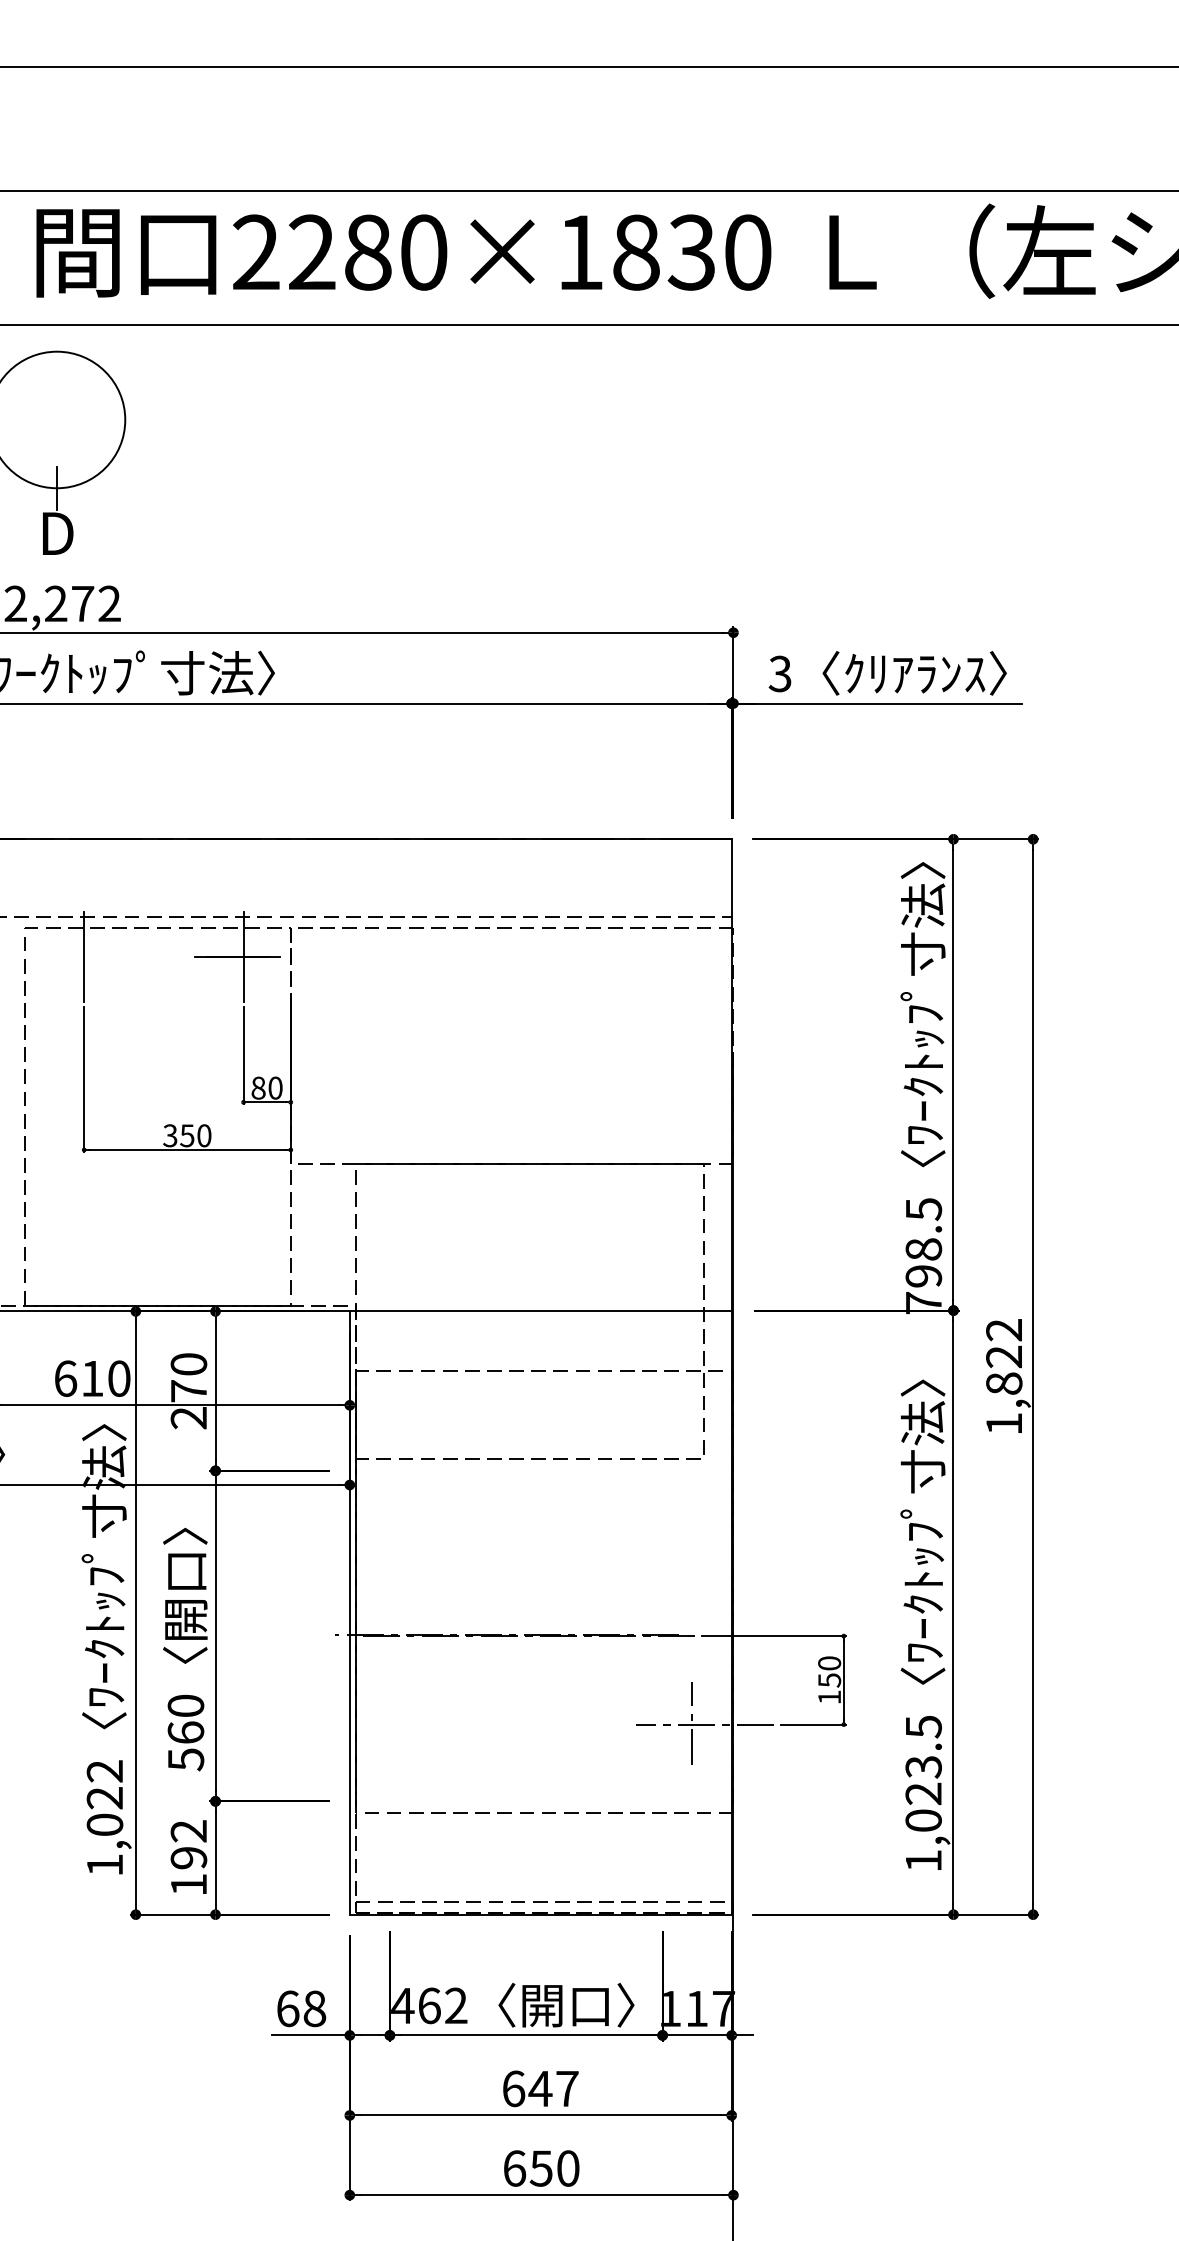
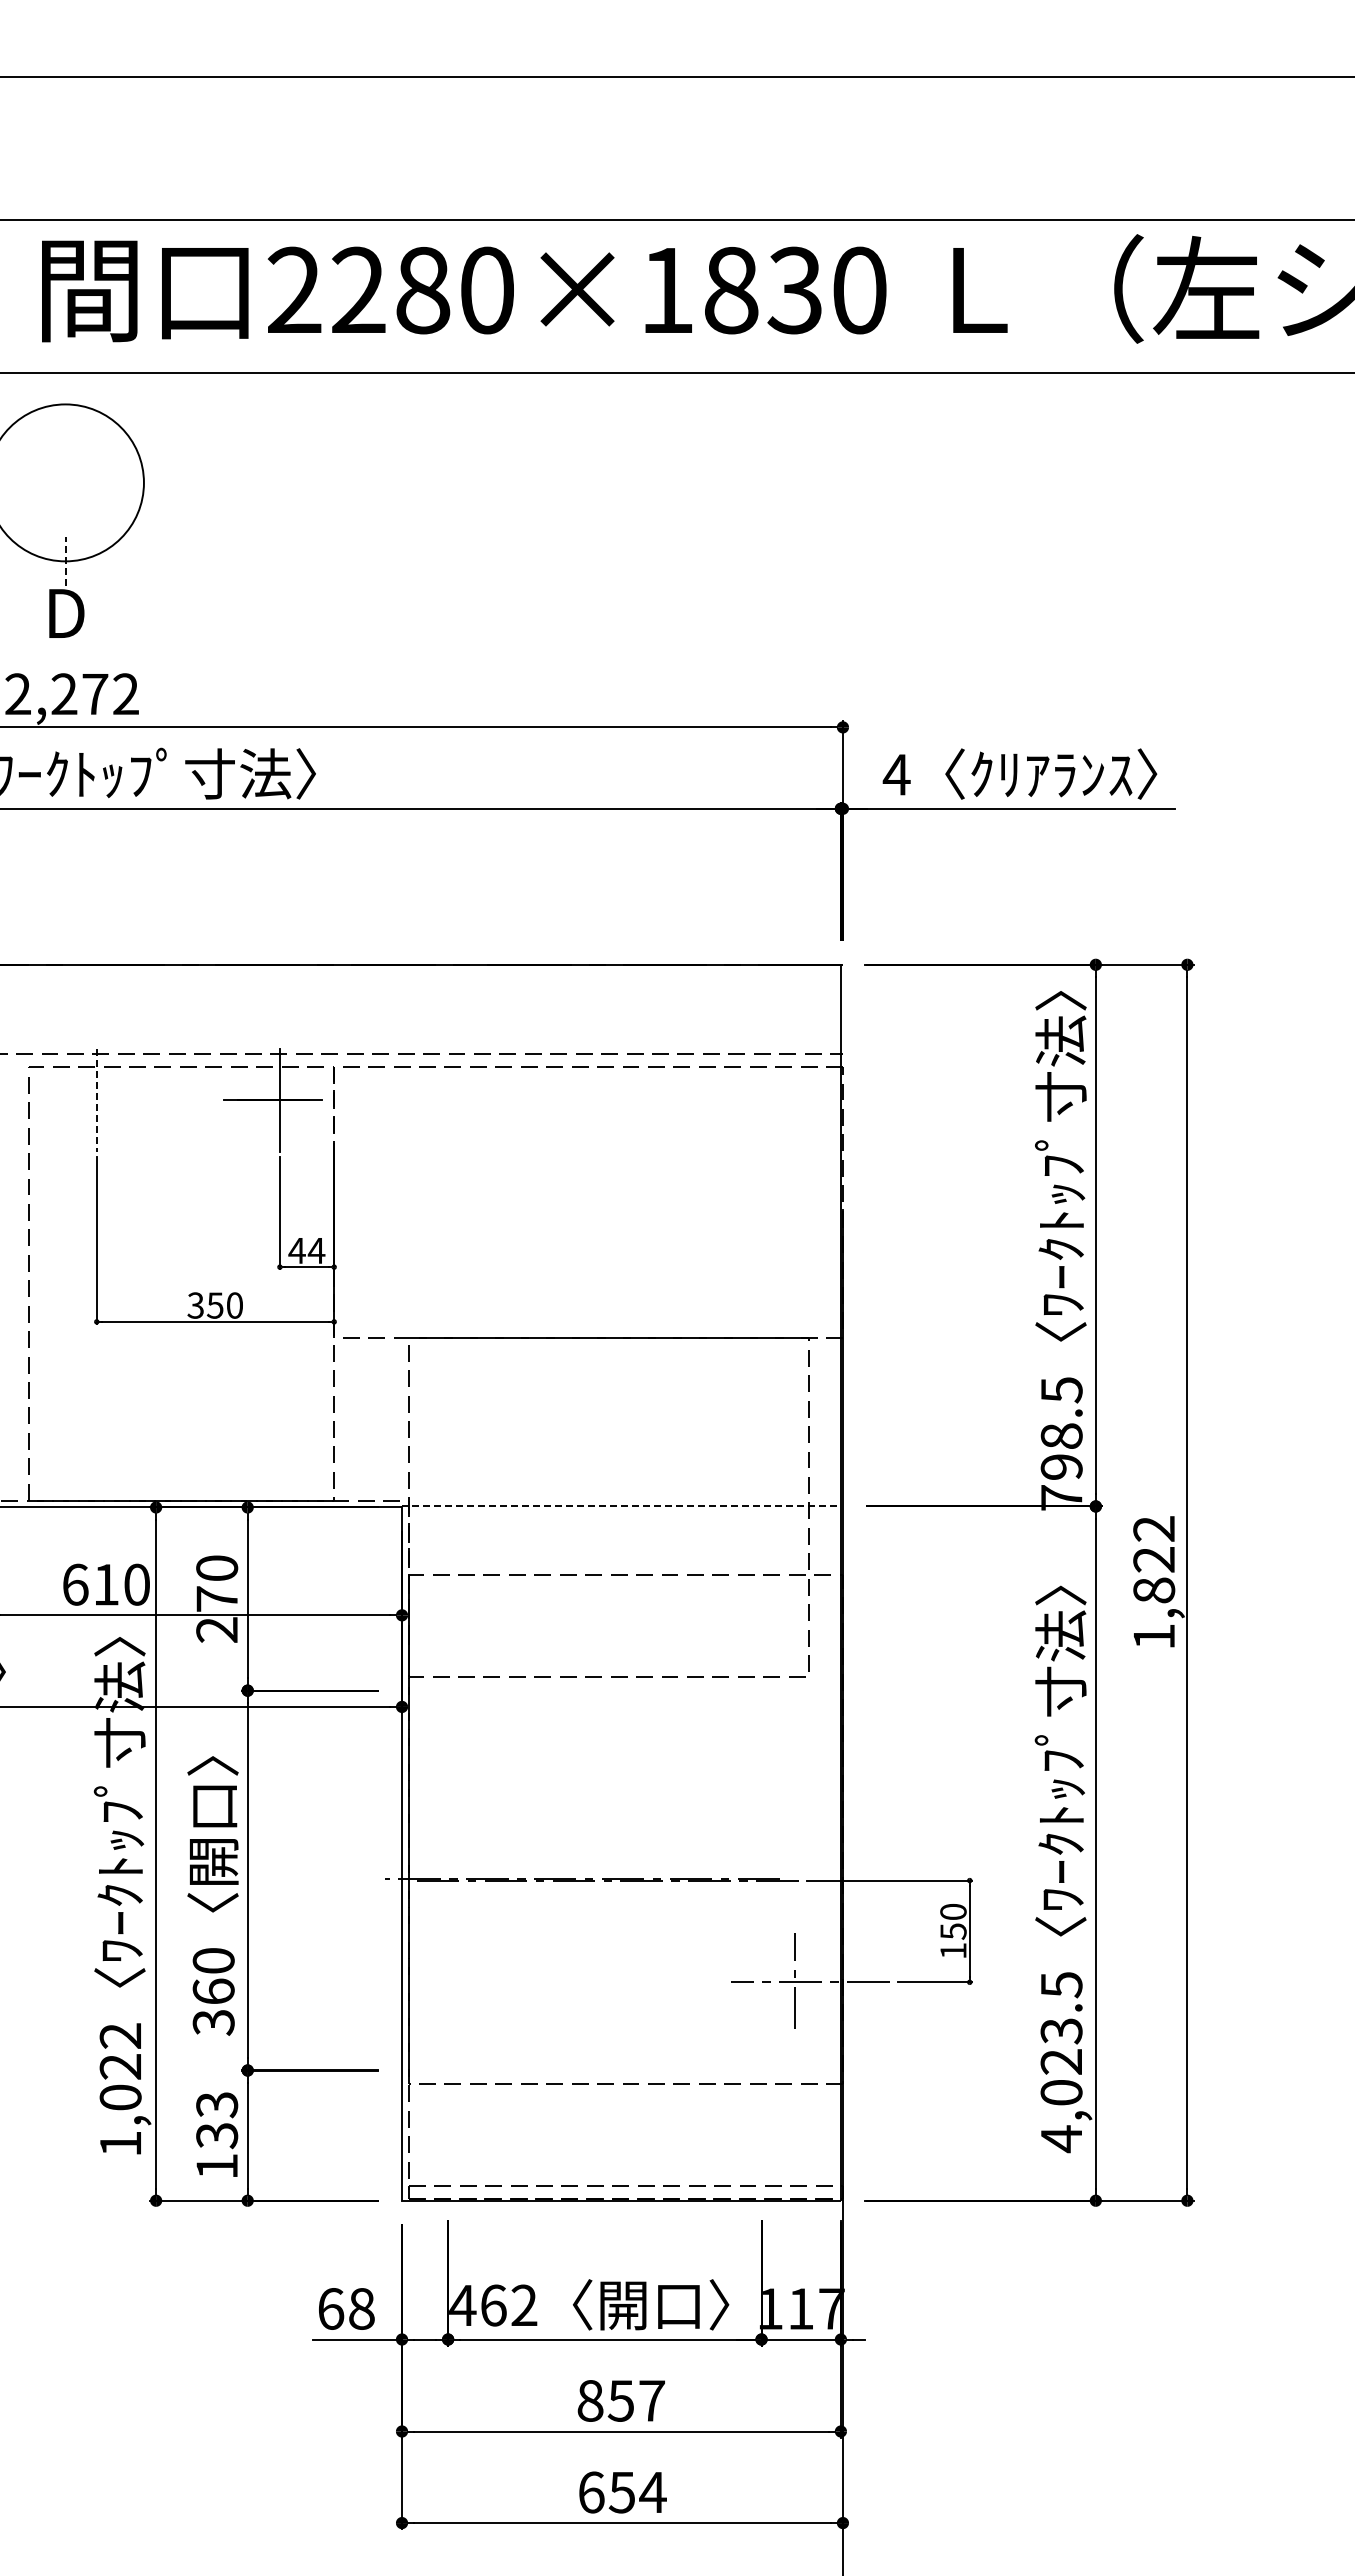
line: (56, 487) -> (65, 560), solid -> dashed
text: (780, 673) -> (896, 774), 3 -> 4
line: (83, 957) -> (96, 1100), solid -> dashed
text: (266, 1087) -> (306, 1250), 80 -> 44
line: (539, 1310) -> (619, 1506), solid -> dashed
text: (185, 1759) -> (213, 2022), 560 -> 360
text: (189, 1844) -> (217, 2120), 192 -> 133
text: (923, 1861) -> (1061, 2139), 1,023.5 -> 4,023.5
text: (527, 2088) -> (606, 2400), 647 -> 857
text: (567, 2168) -> (652, 2492), 650 -> 654

